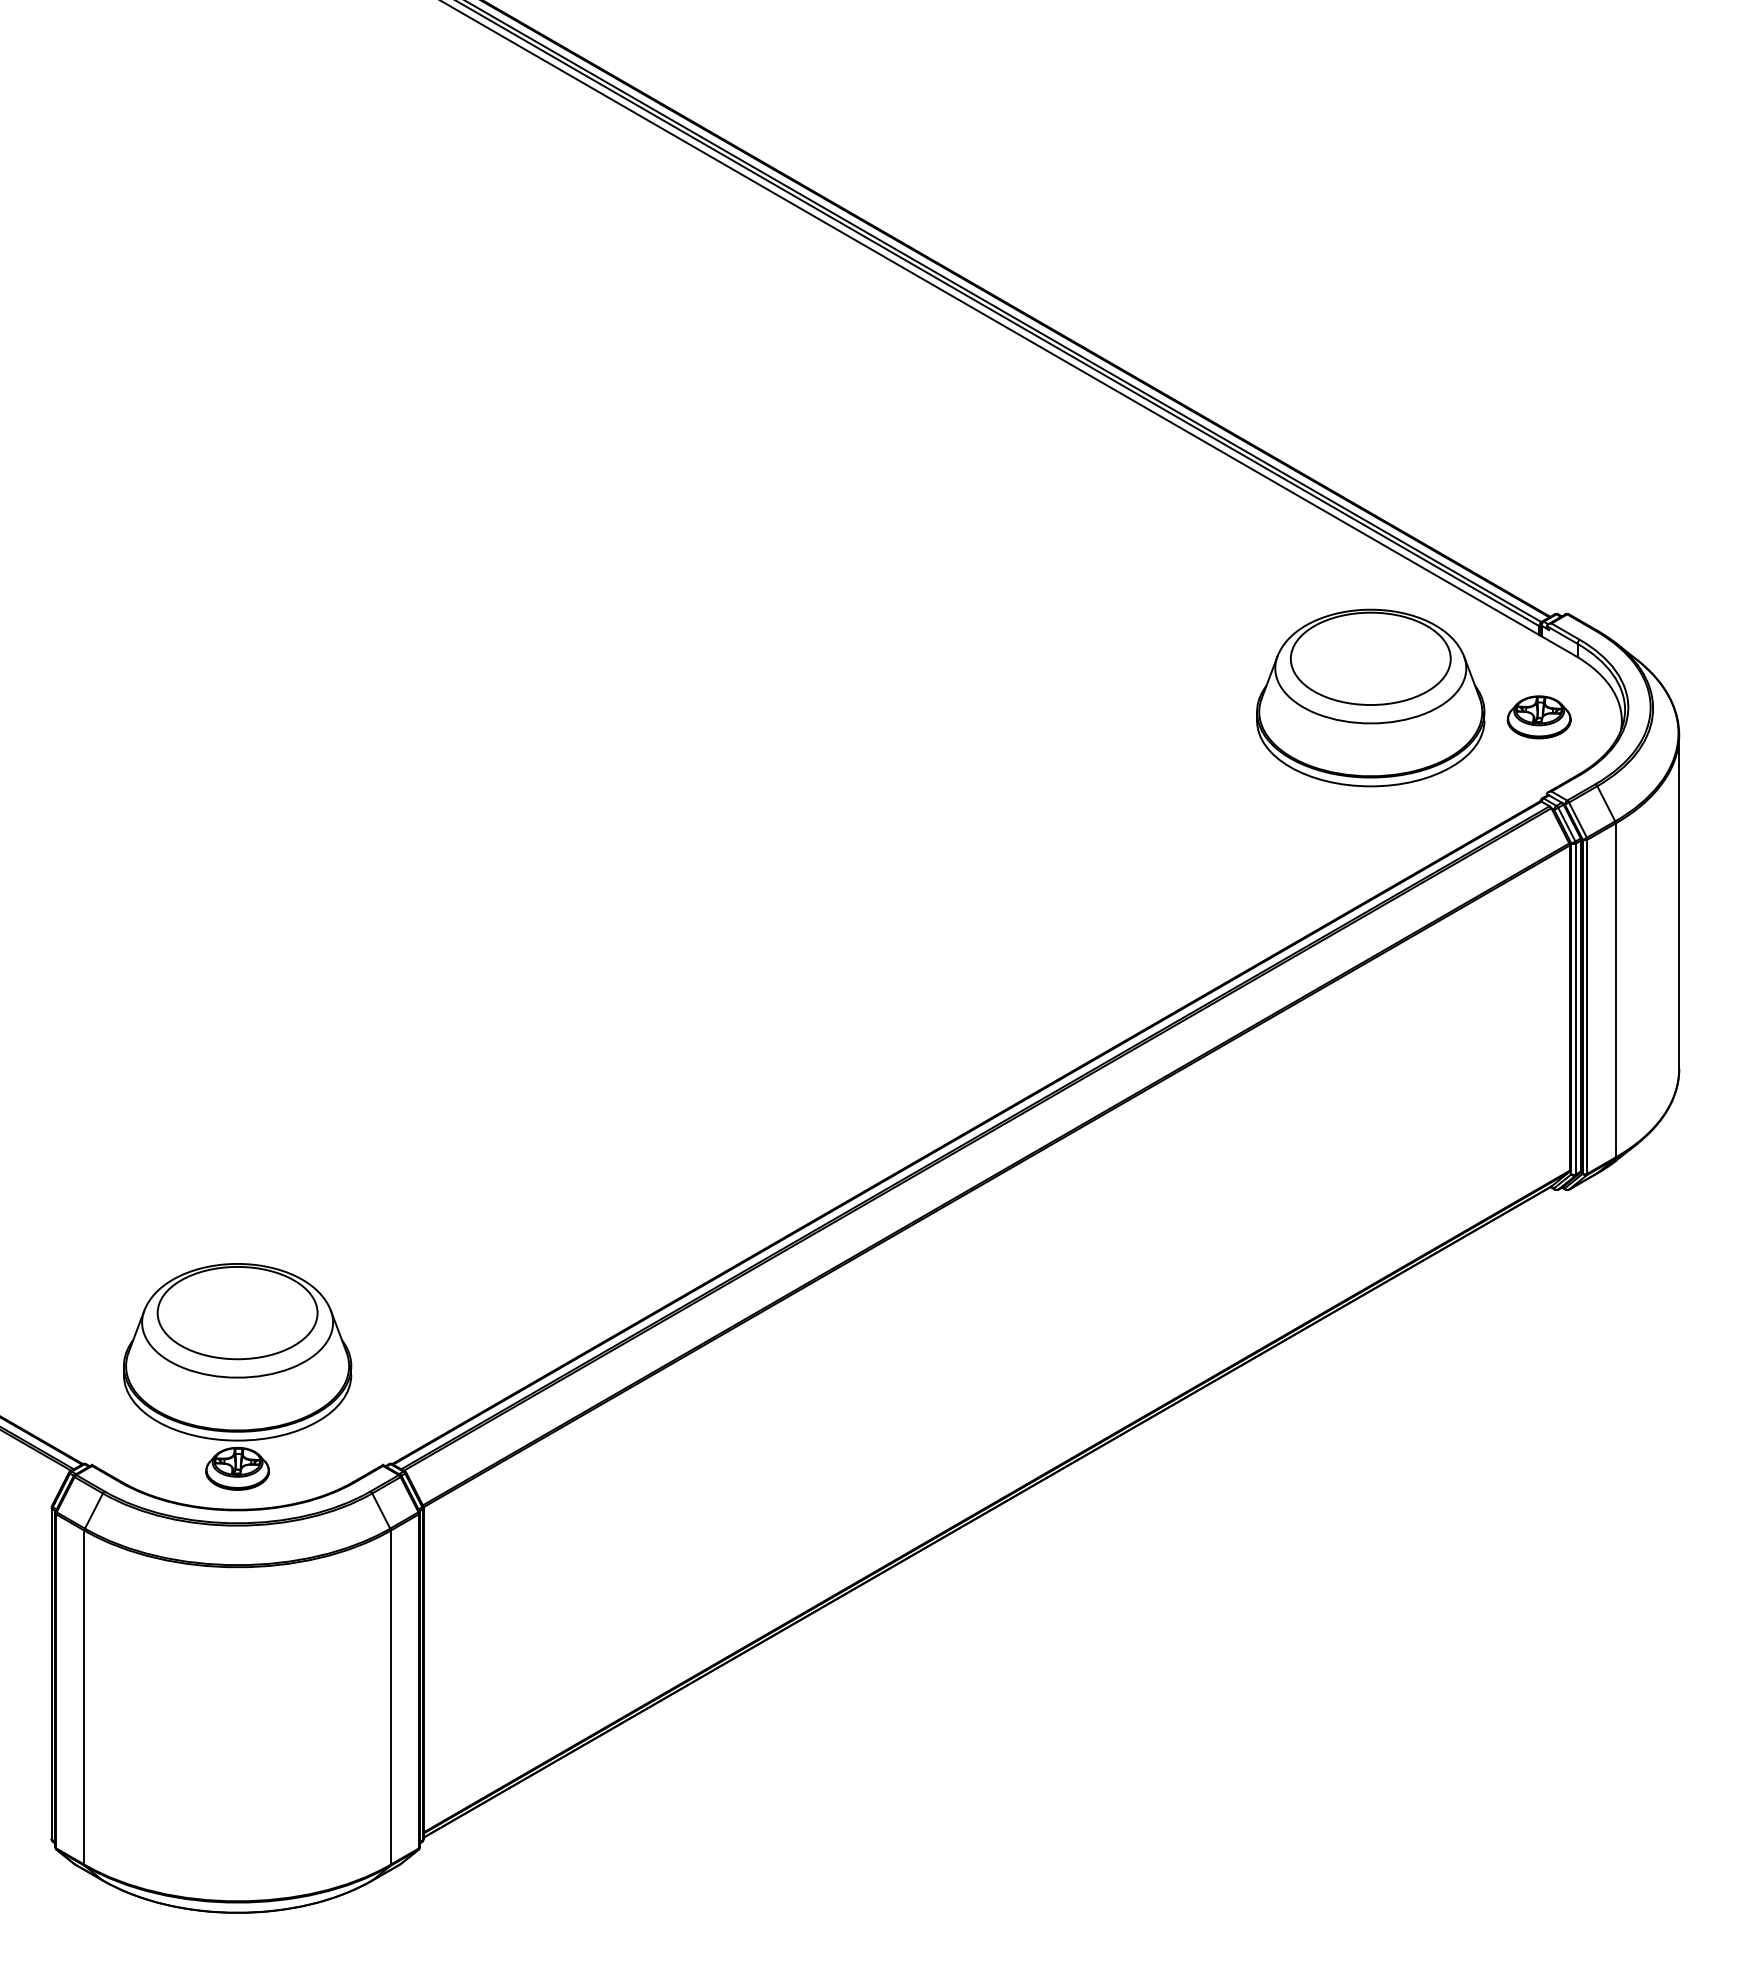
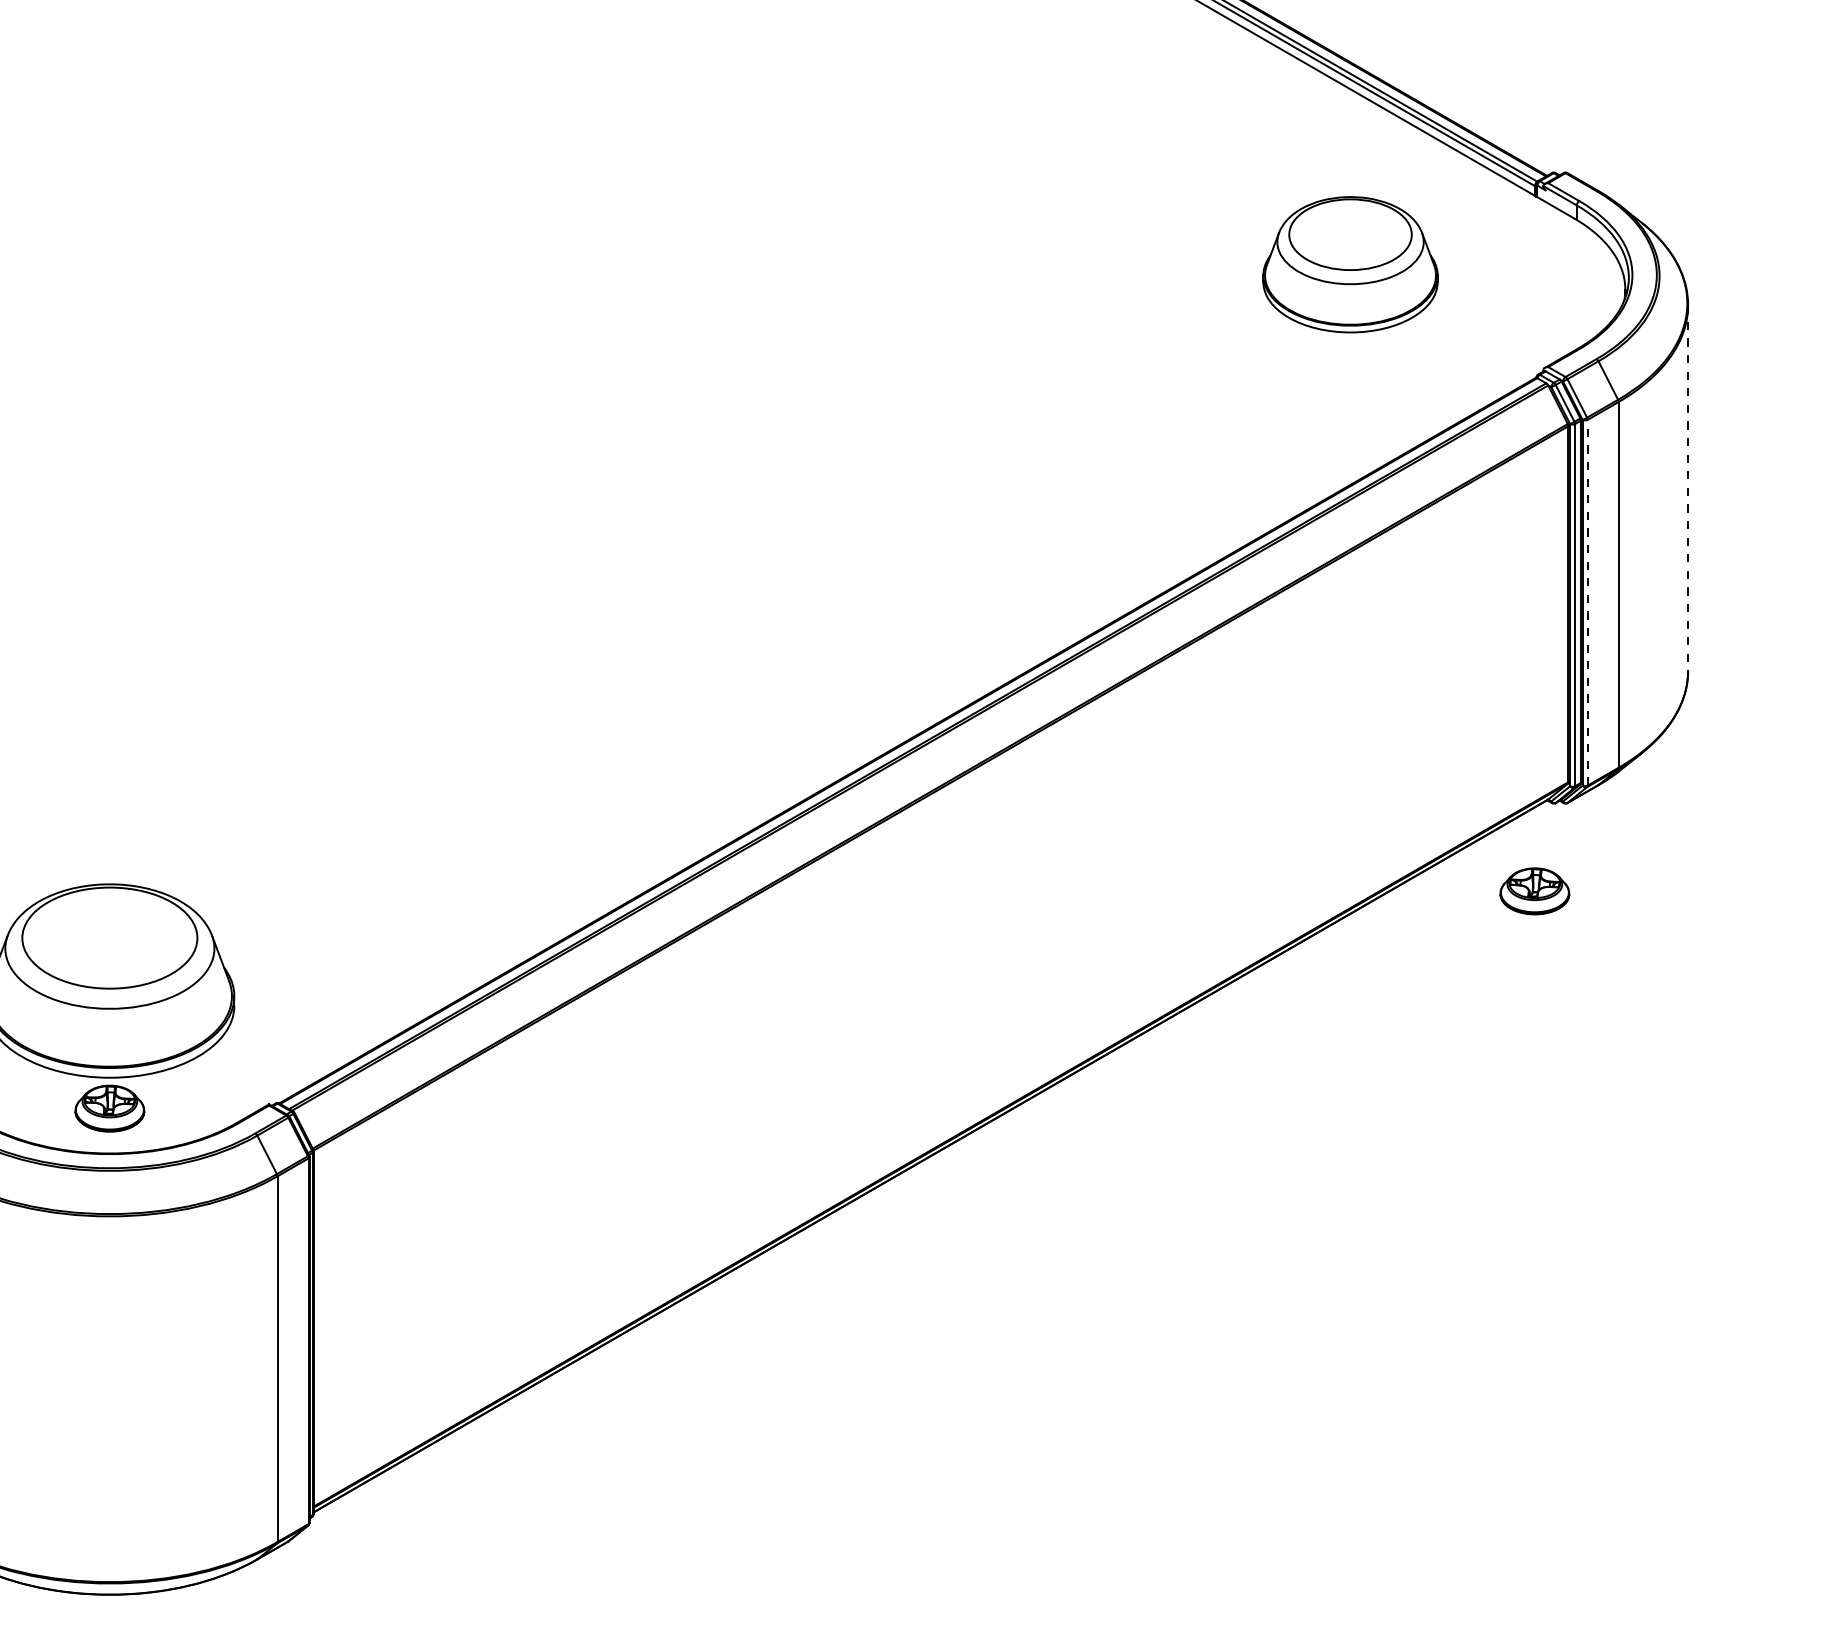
part: (1370, 697) -> (1350, 264), size x0.7
part: (1538, 717) -> (1534, 891), moved
line: (1679, 902) -> (1688, 488), solid -> dashed
line: (1587, 1006) -> (1587, 602), solid -> dashed

